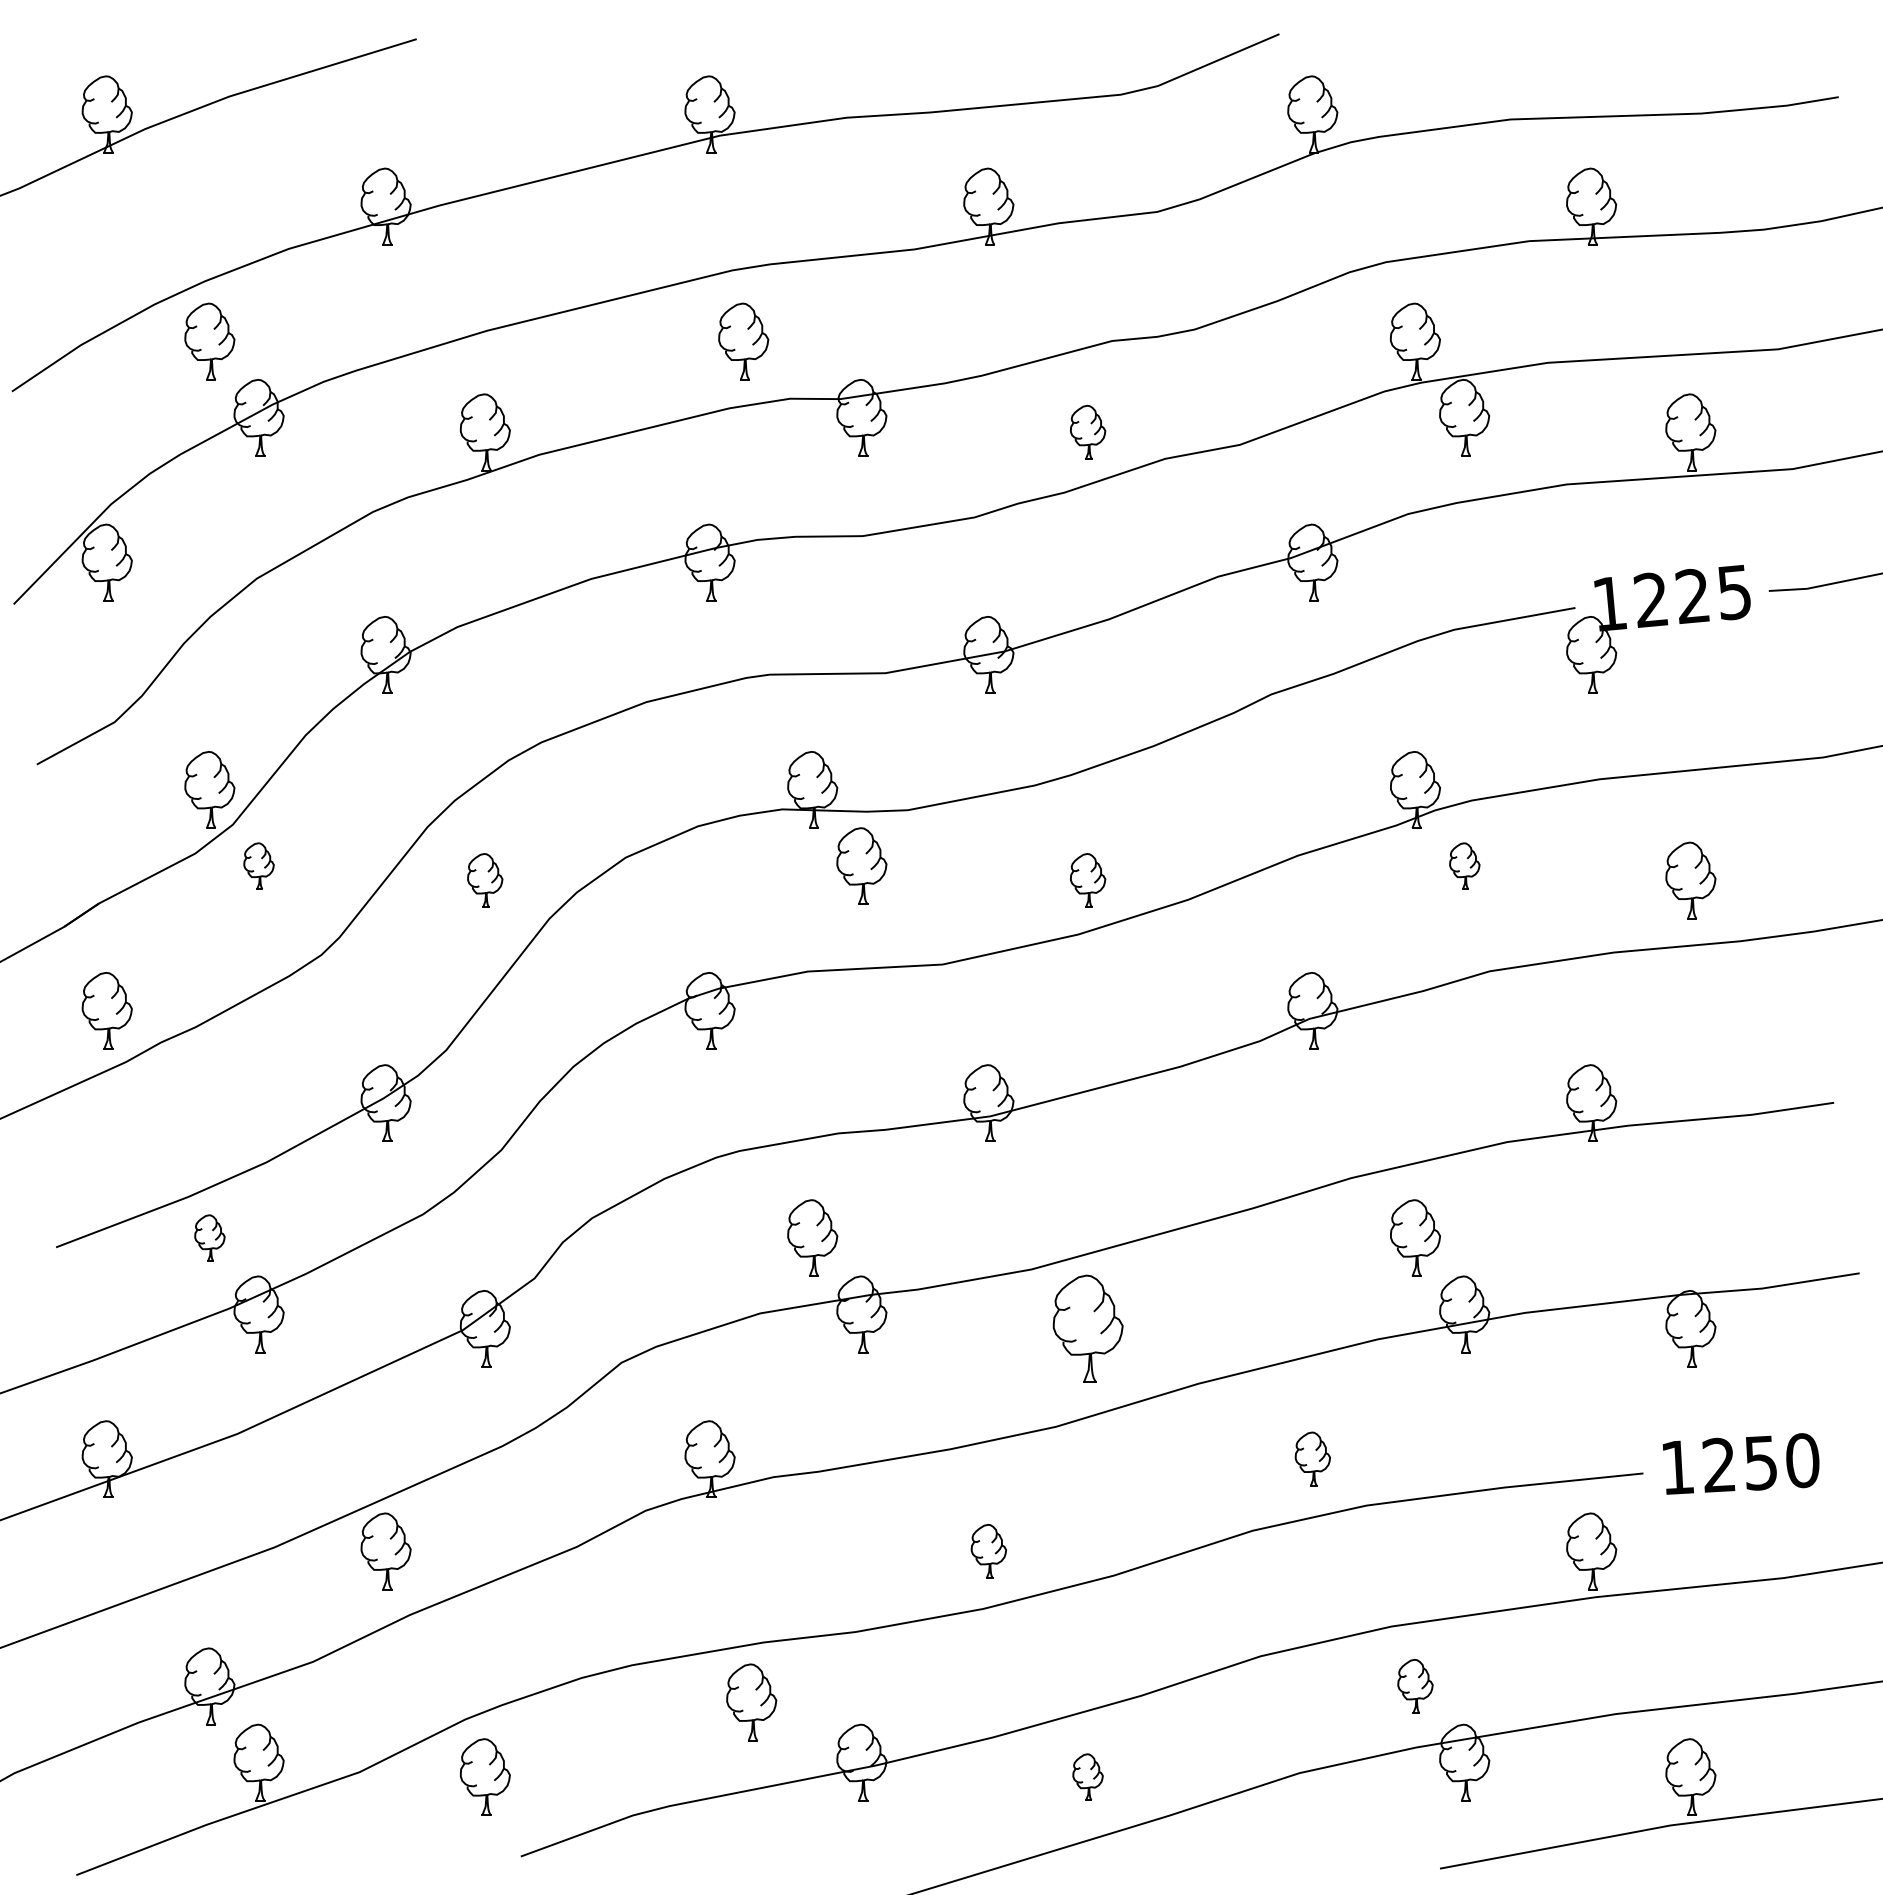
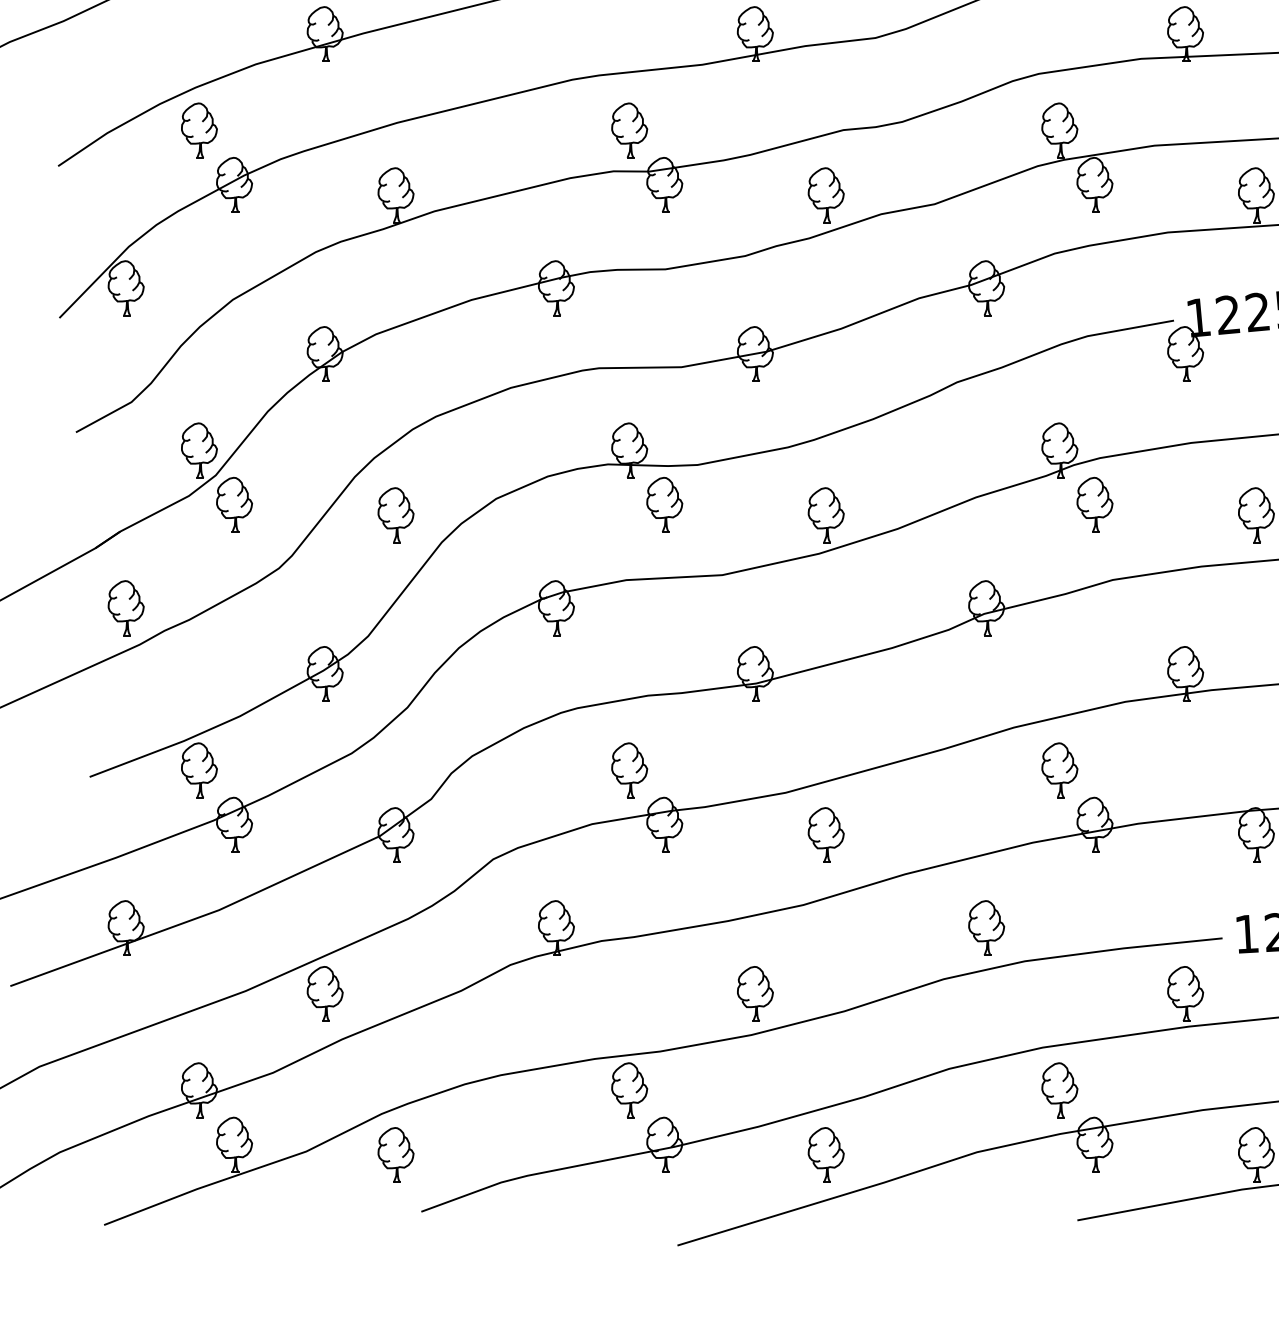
part: (743, 341) -> (629, 130), moved
part: (1087, 432) -> (825, 195), size x1.43
part: (258, 865) -> (234, 504), size x1.67
part: (1464, 865) -> (1094, 504), size x1.67
part: (484, 880) -> (395, 515), size x1.43
part: (1087, 880) -> (825, 515), size x1.43
part: (209, 1237) -> (199, 769), size x1.67
part: (1087, 1328) -> (825, 834), size x0.71
part: (1312, 1458) -> (986, 927), size x1.43
part: (988, 1551) -> (755, 994), size x1.43
part: (1415, 1686) -> (1059, 1090), size x1.43
part: (751, 1702) -> (629, 1090), moved
part: (1087, 1776) -> (825, 1154), size x1.67

